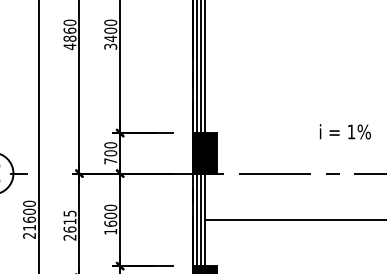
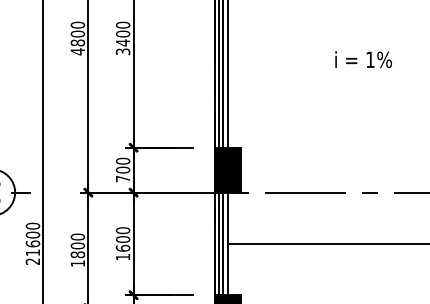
text: (69, 30) -> (77, 33), 4860 -> 4800
text: (344, 131) -> (362, 59), moved
text: (69, 225) -> (77, 250), 2615 -> 1800

